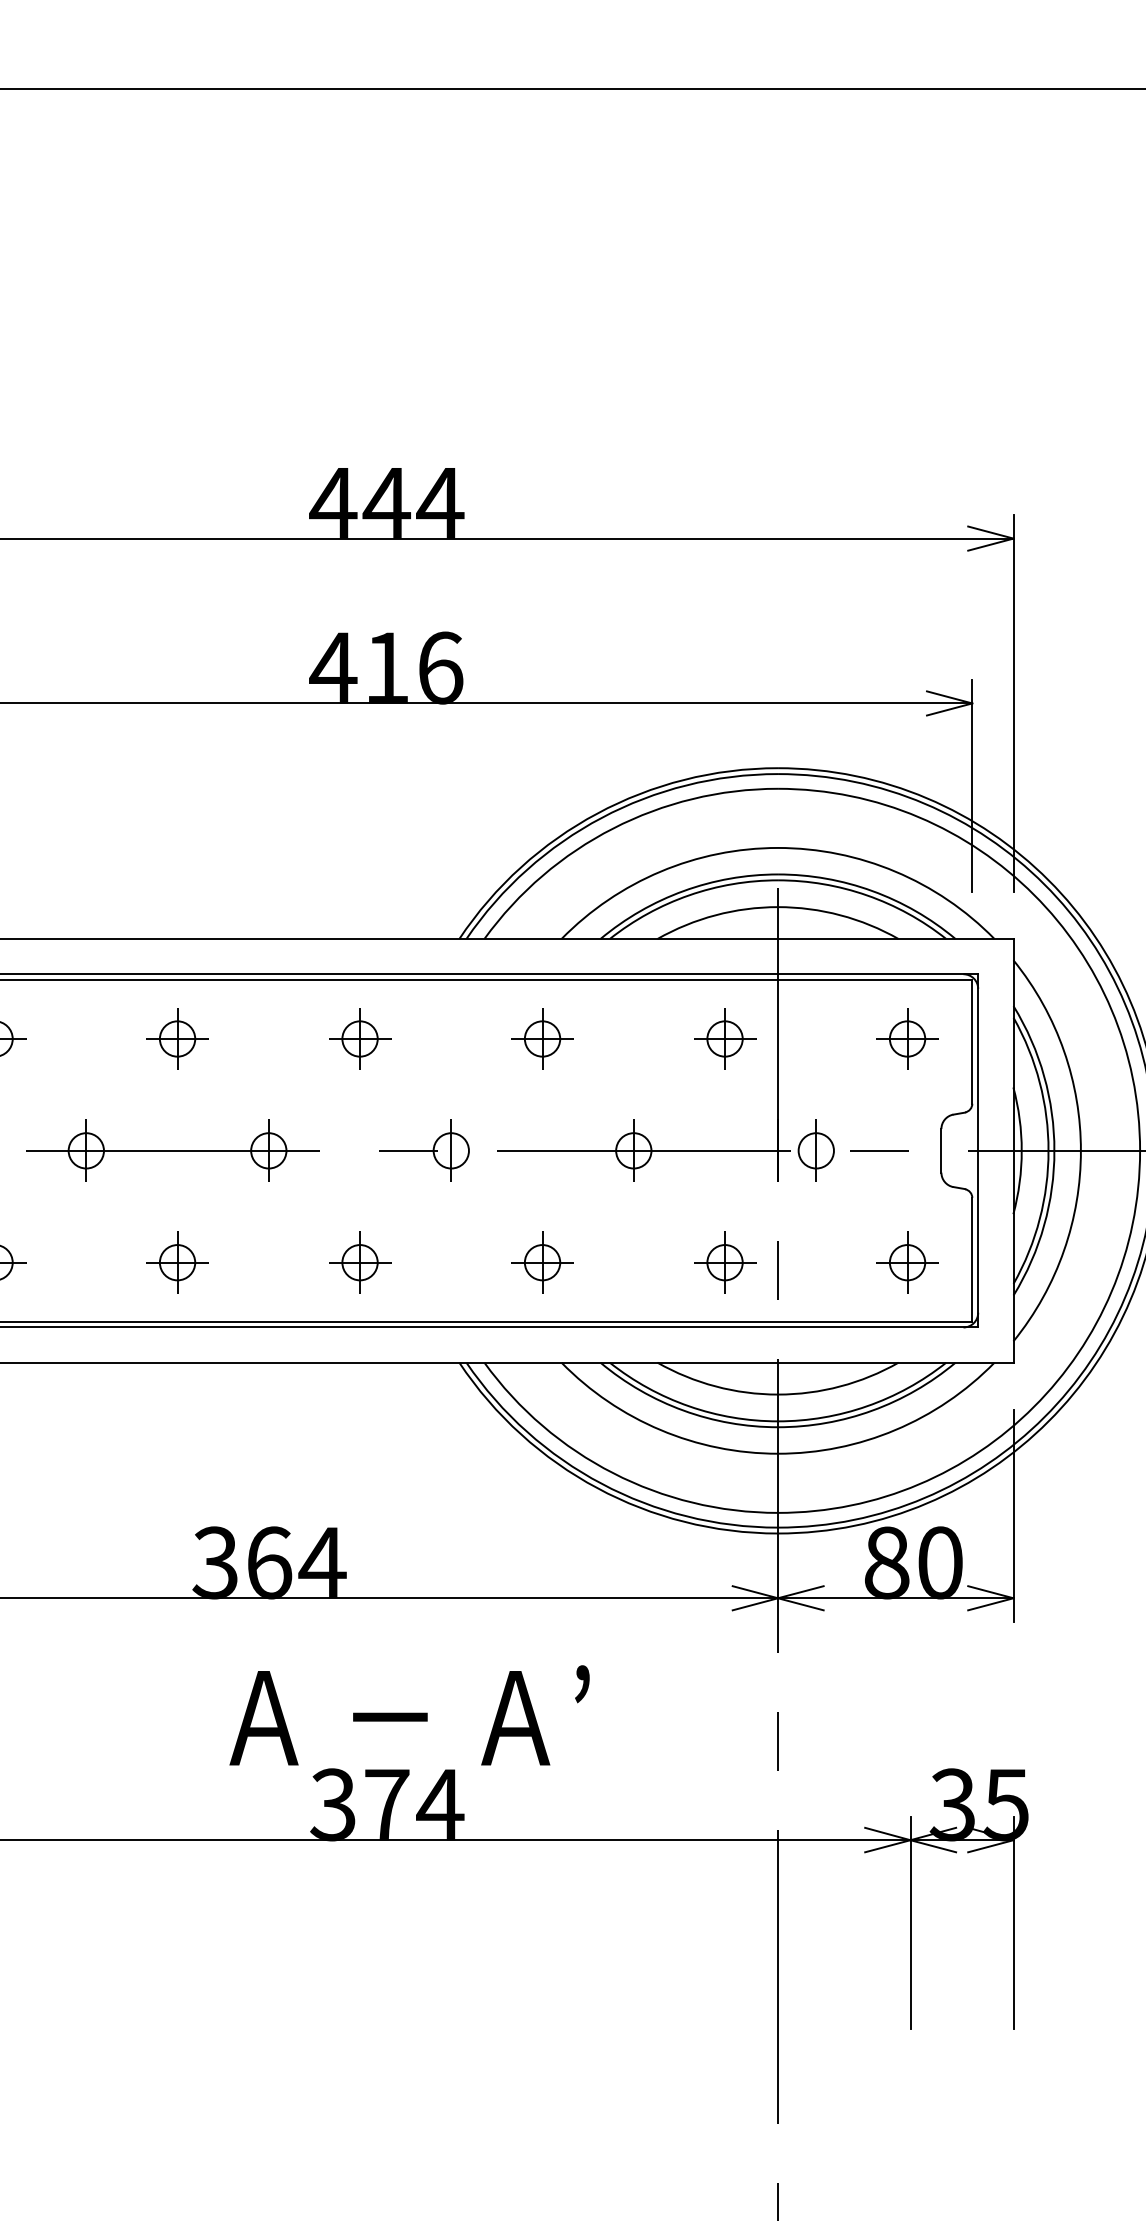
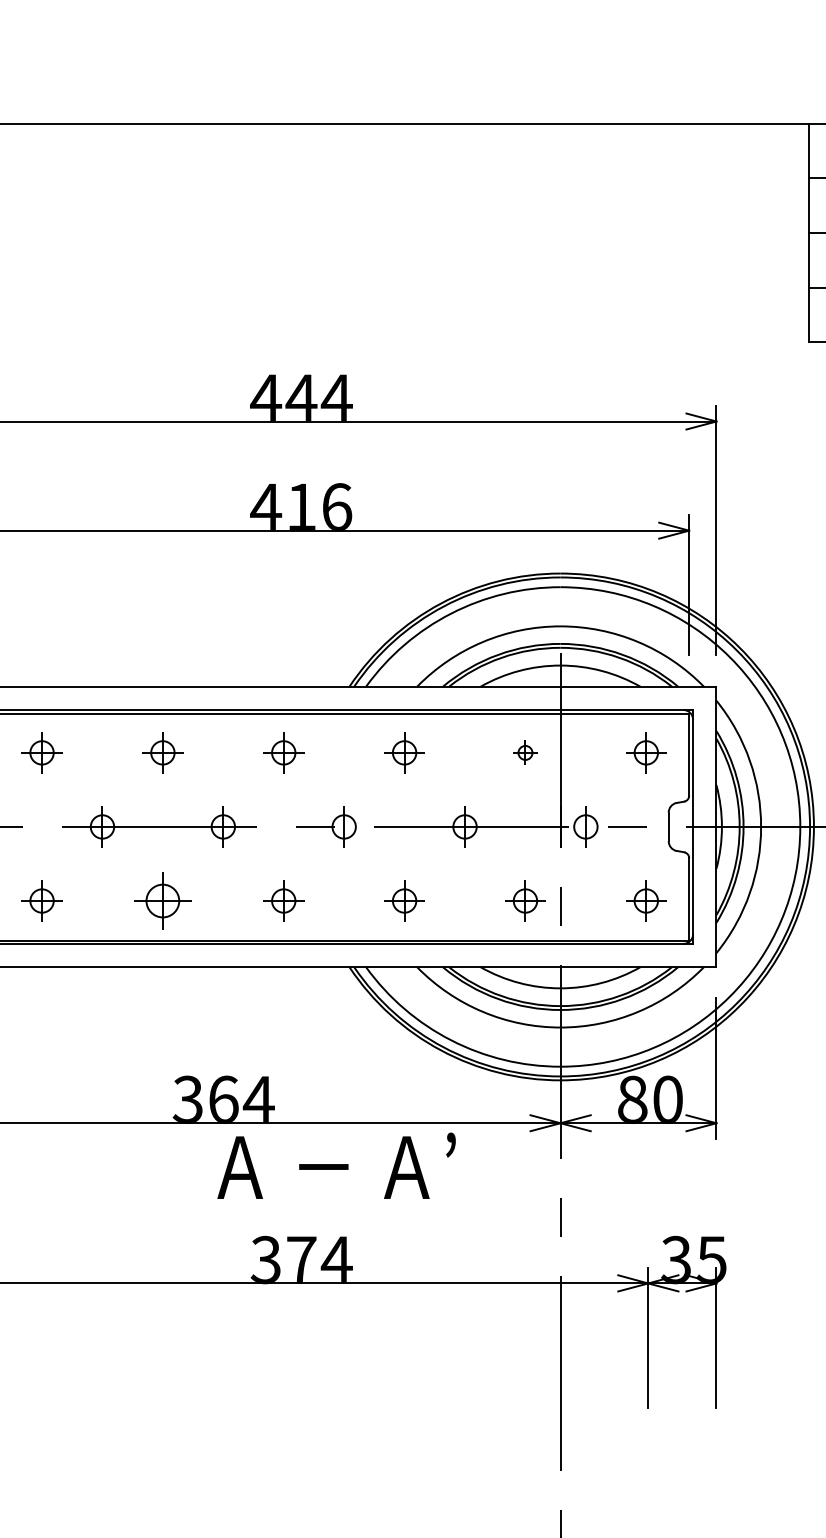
part: (725, 1038) -> (525, 752), size x0.6
part: (176, 1261) -> (162, 900), size x1.4
text: (409, 1714) -> (336, 1165), moved

